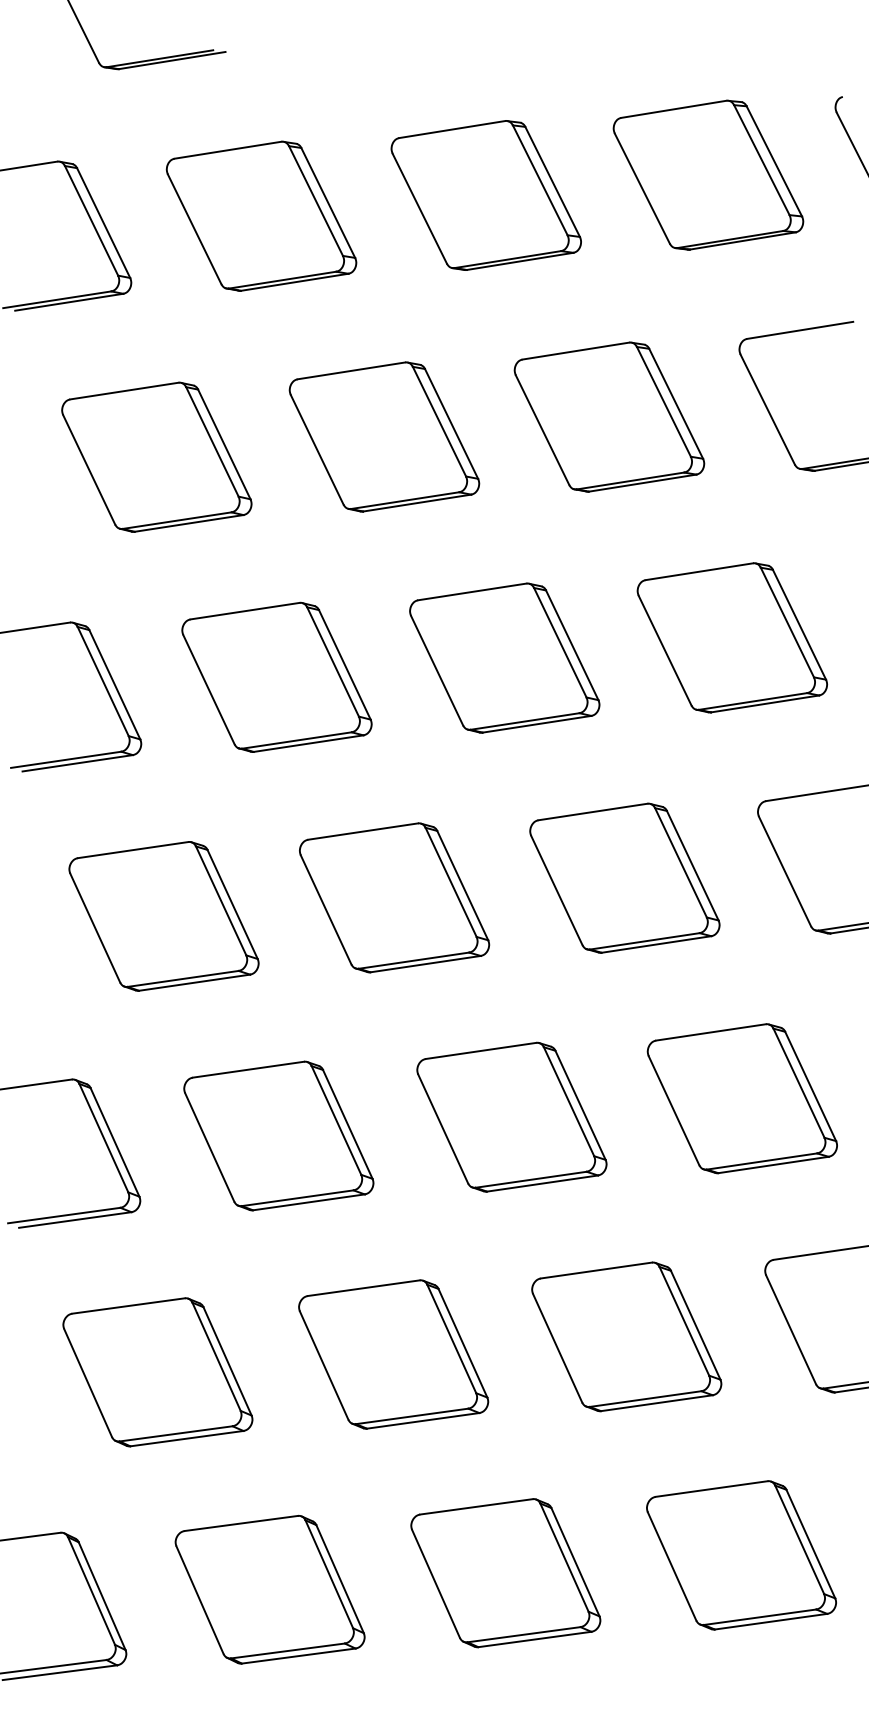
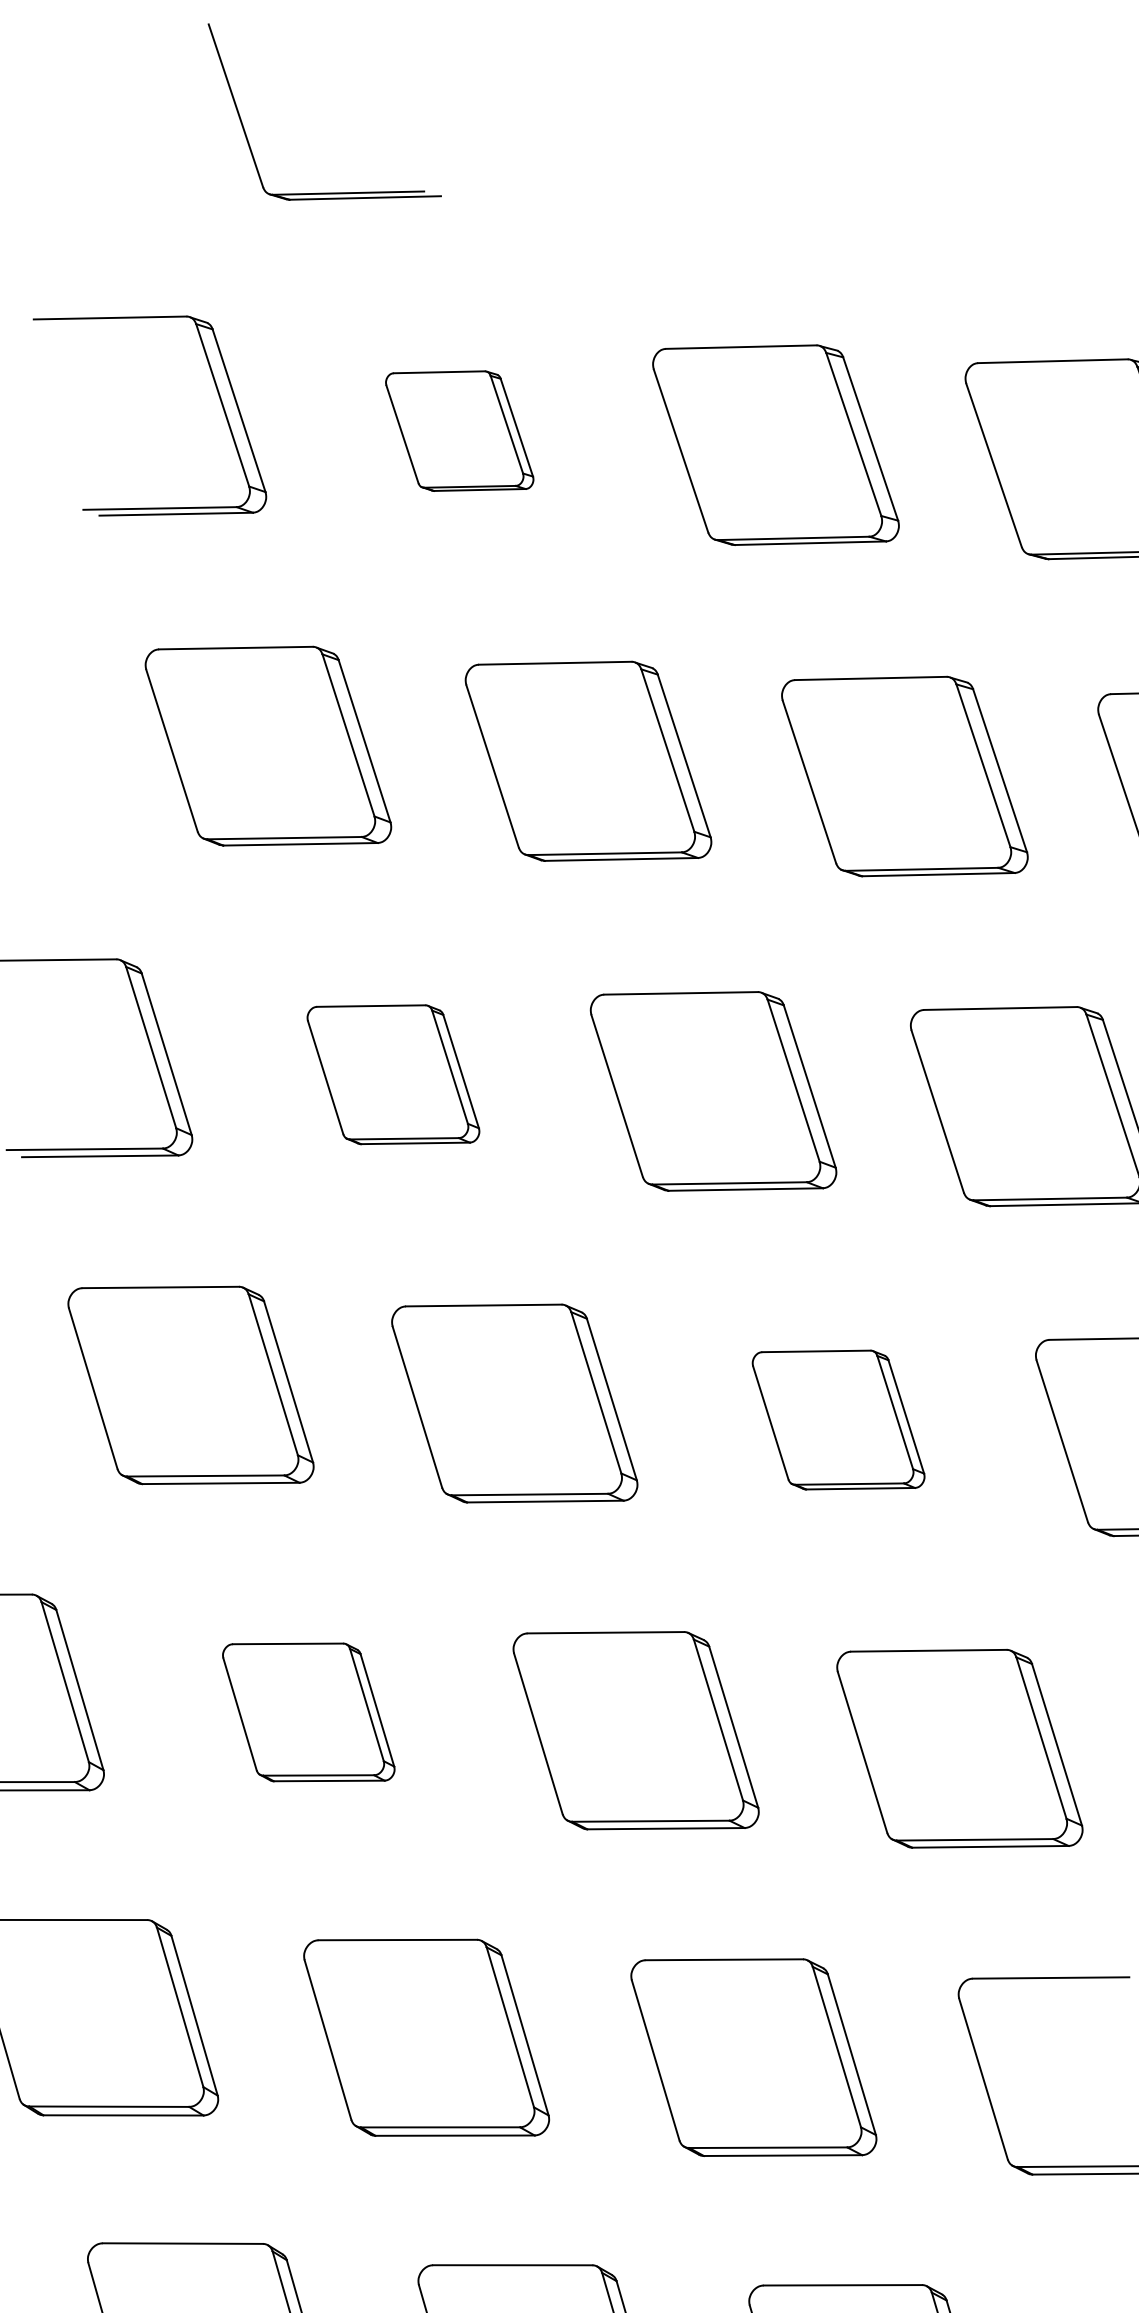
part: (261, 215) -> (459, 430), size x0.6
part: (276, 676) -> (392, 1073), size x0.7
part: (624, 877) -> (838, 1419), size x0.7
part: (278, 1135) -> (308, 1711), size x0.7

